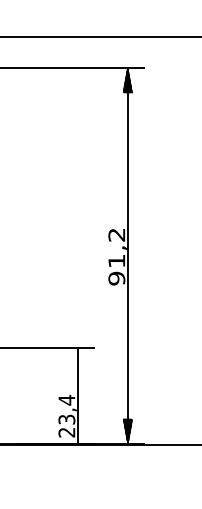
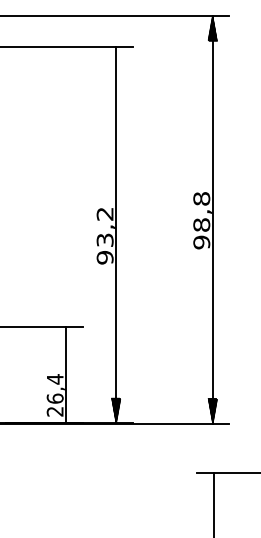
hatch: (127, 80) -> (115, 59), removed
text: (116, 260) -> (104, 239), 91,2 -> 93,2
text: (66, 419) -> (54, 398), 23,4 -> 26,4

